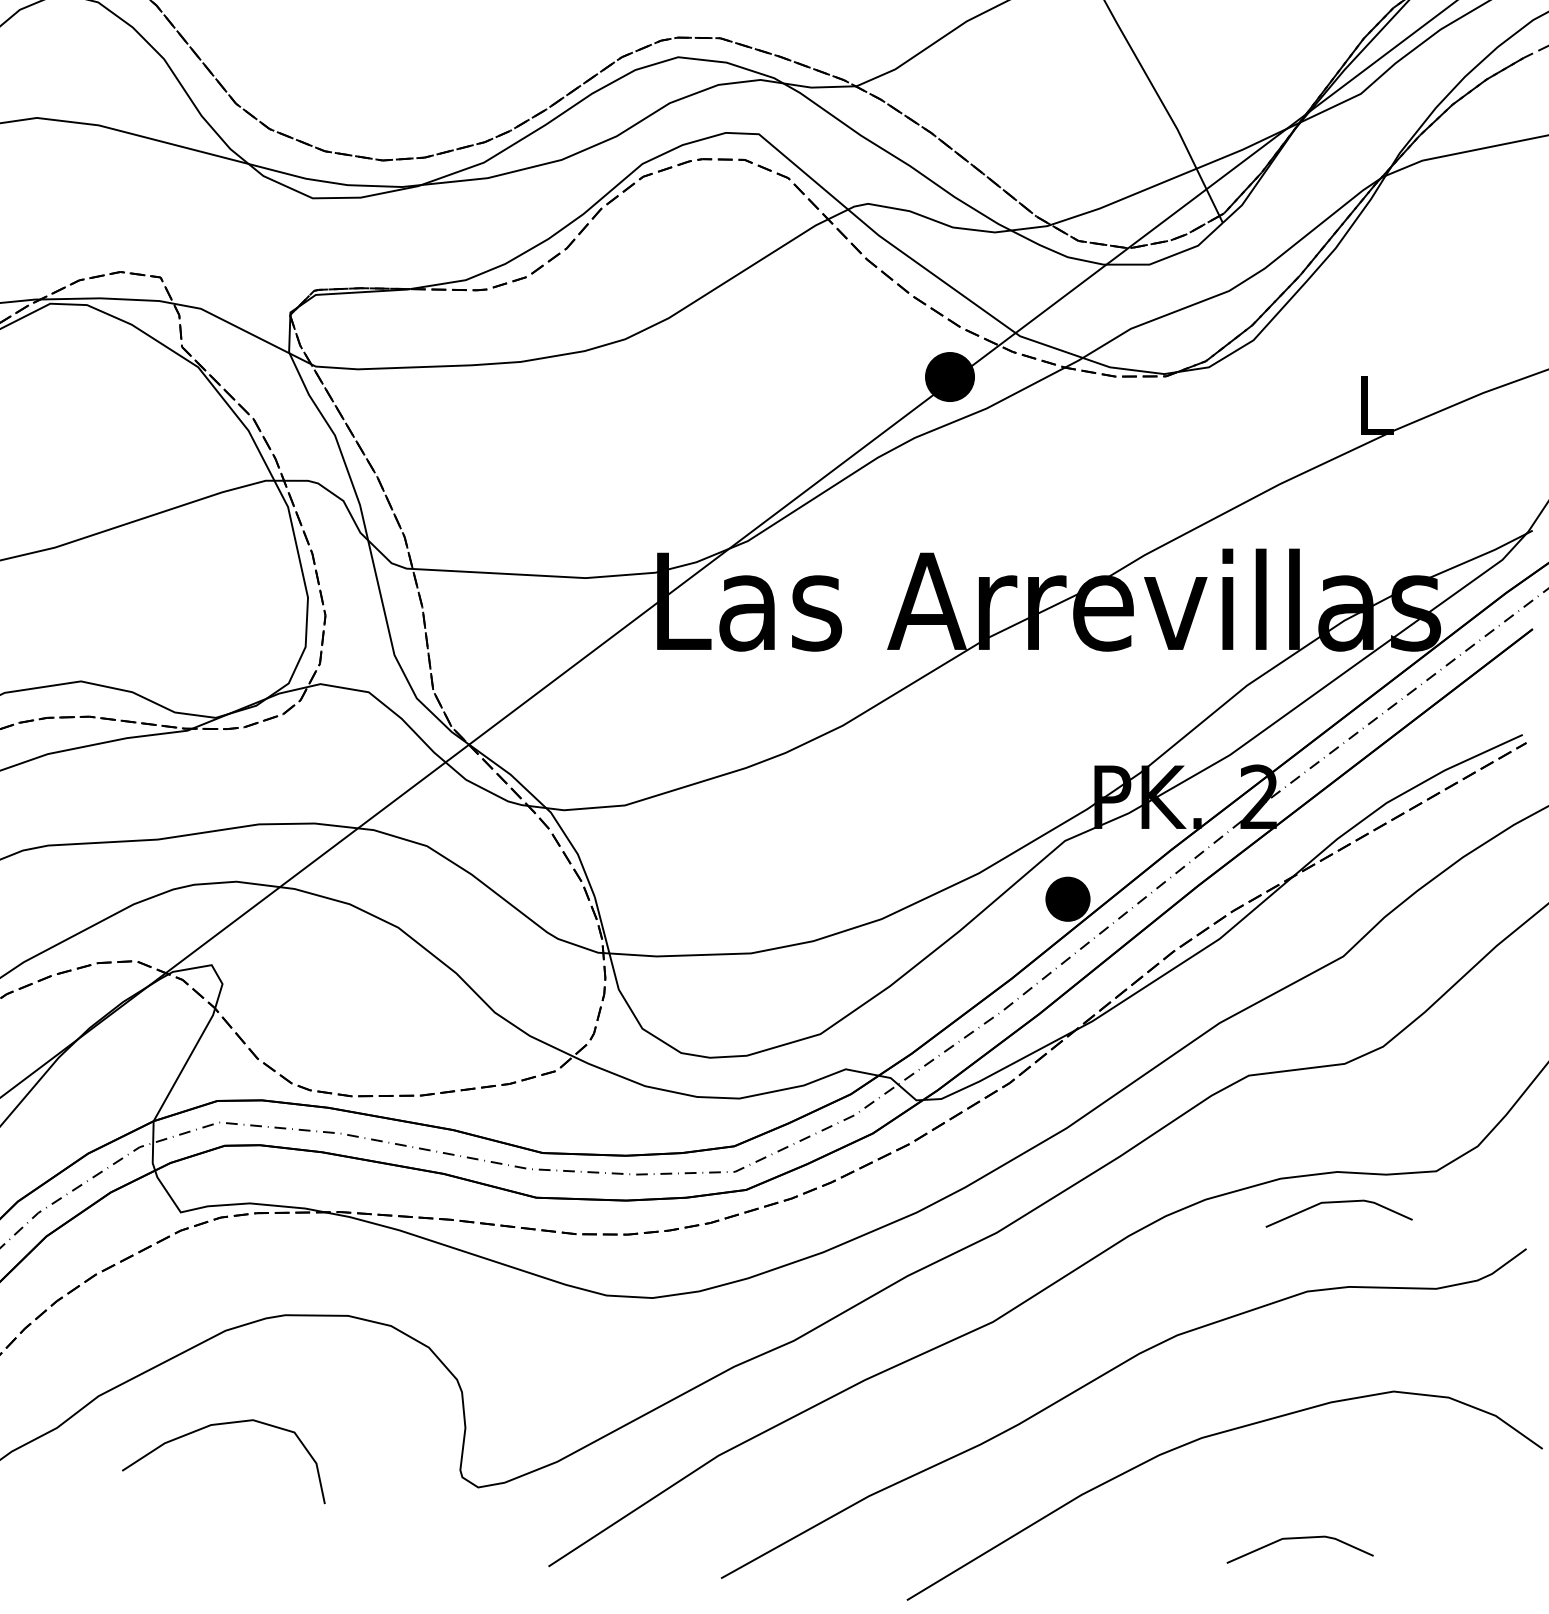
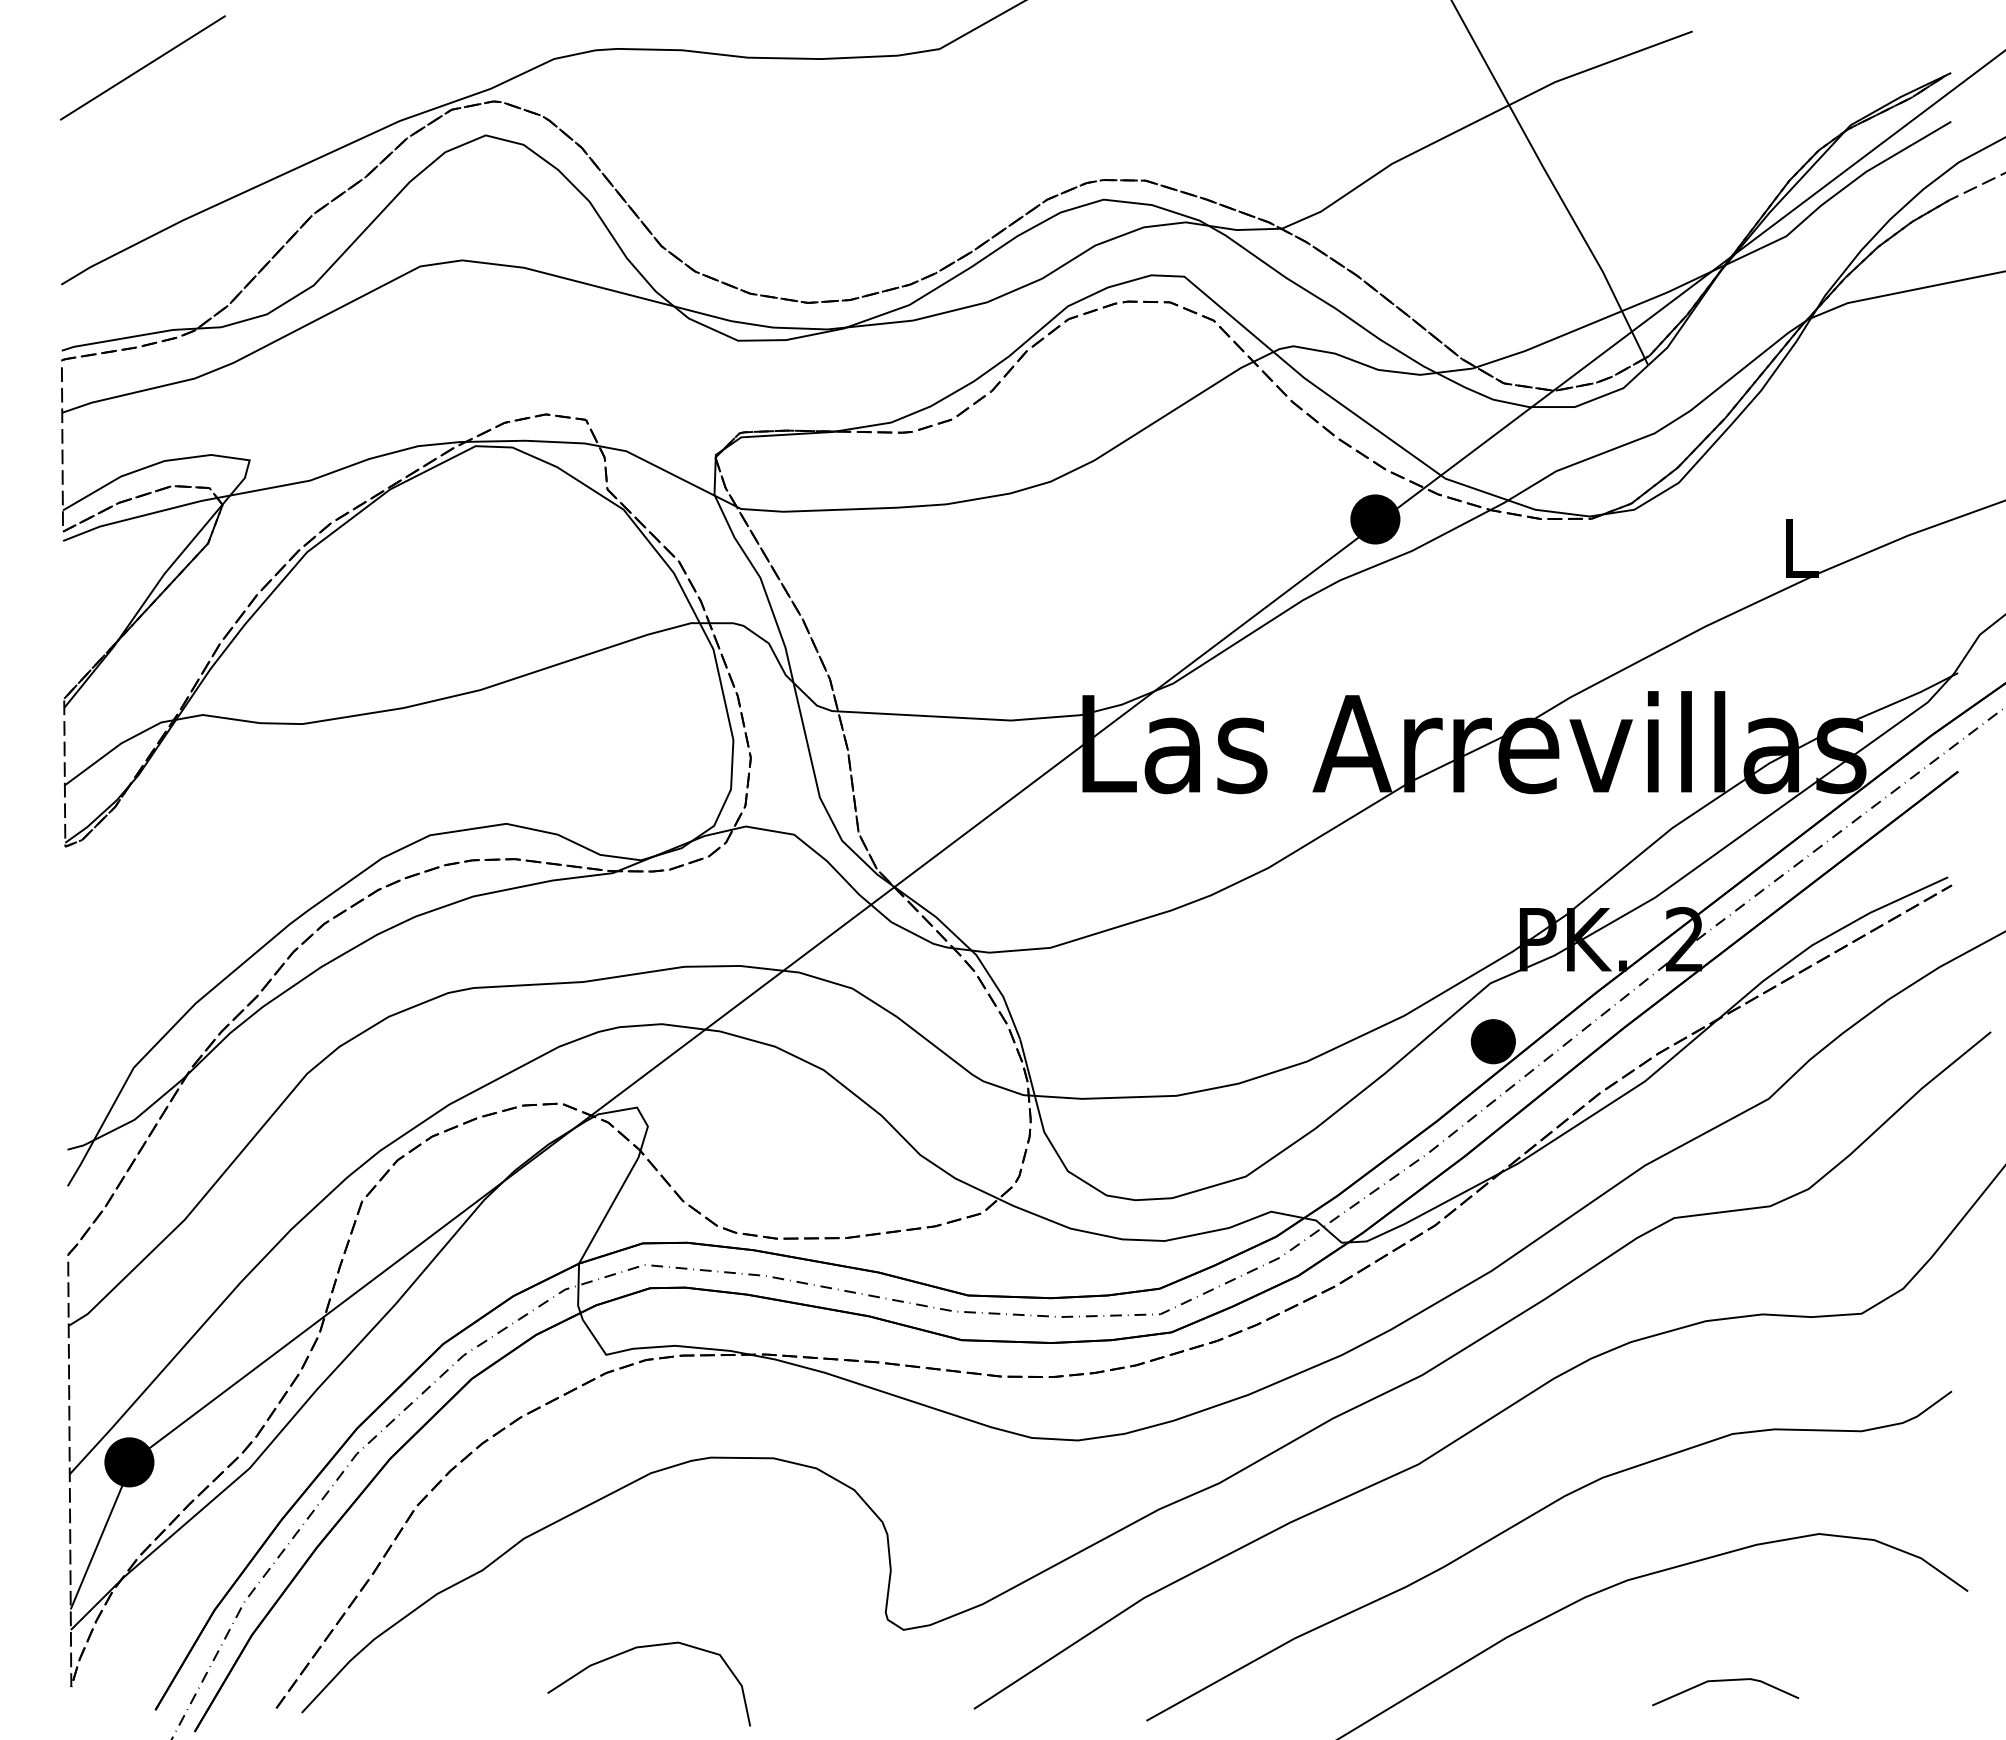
line: (1339, 1203) -> (1764, 1345), removed
curve: (222, 1425) -> (647, 1647), moved

